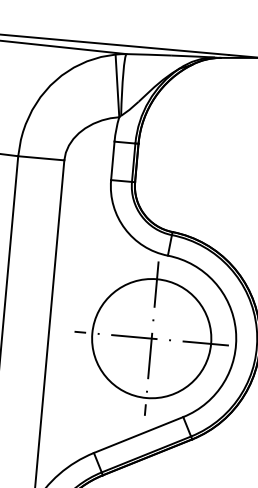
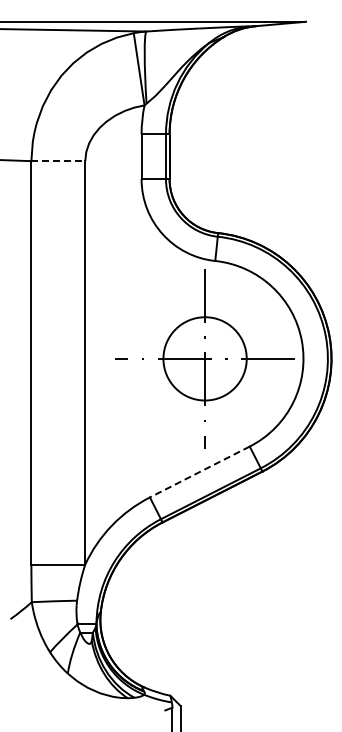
line: (41, 158) -> (58, 161), solid -> dashed
circle: (151, 338) -> (204, 358), size x0.6
line: (138, 435) -> (199, 472), solid -> dashed

